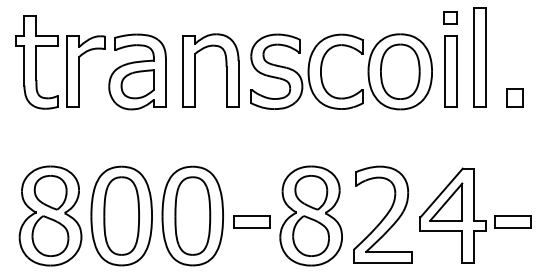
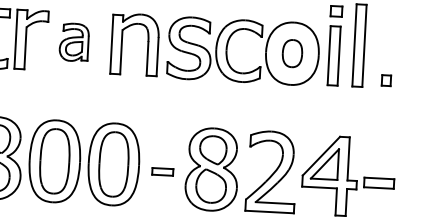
part: (137, 71) -> (74, 42), size x0.6
part: (400, 71) -> (292, 53), size x0.6
part: (514, 97) -> (386, 80), size x0.7
part: (251, 221) -> (162, 171), size x0.7

